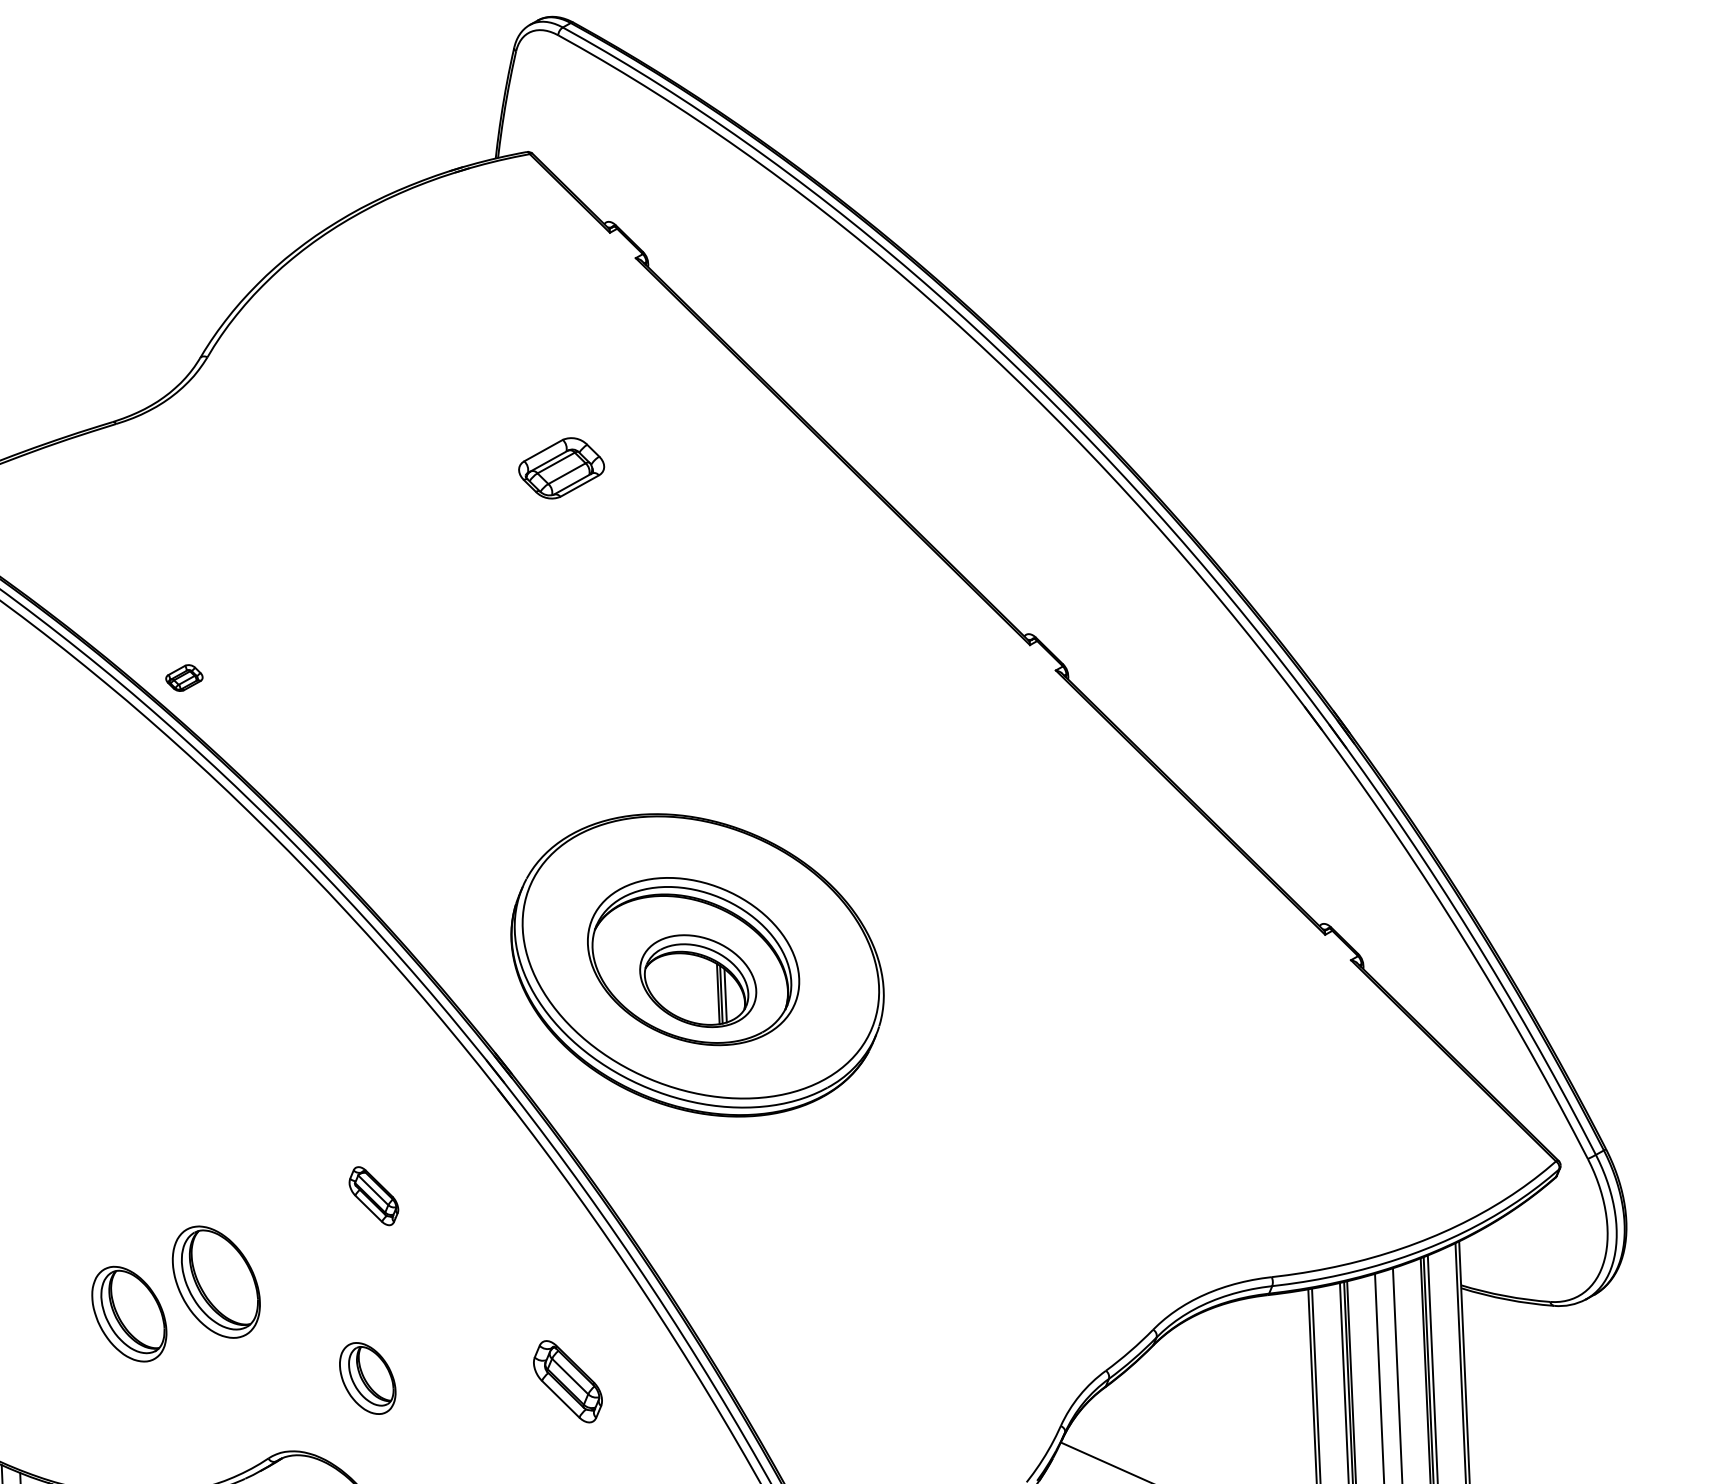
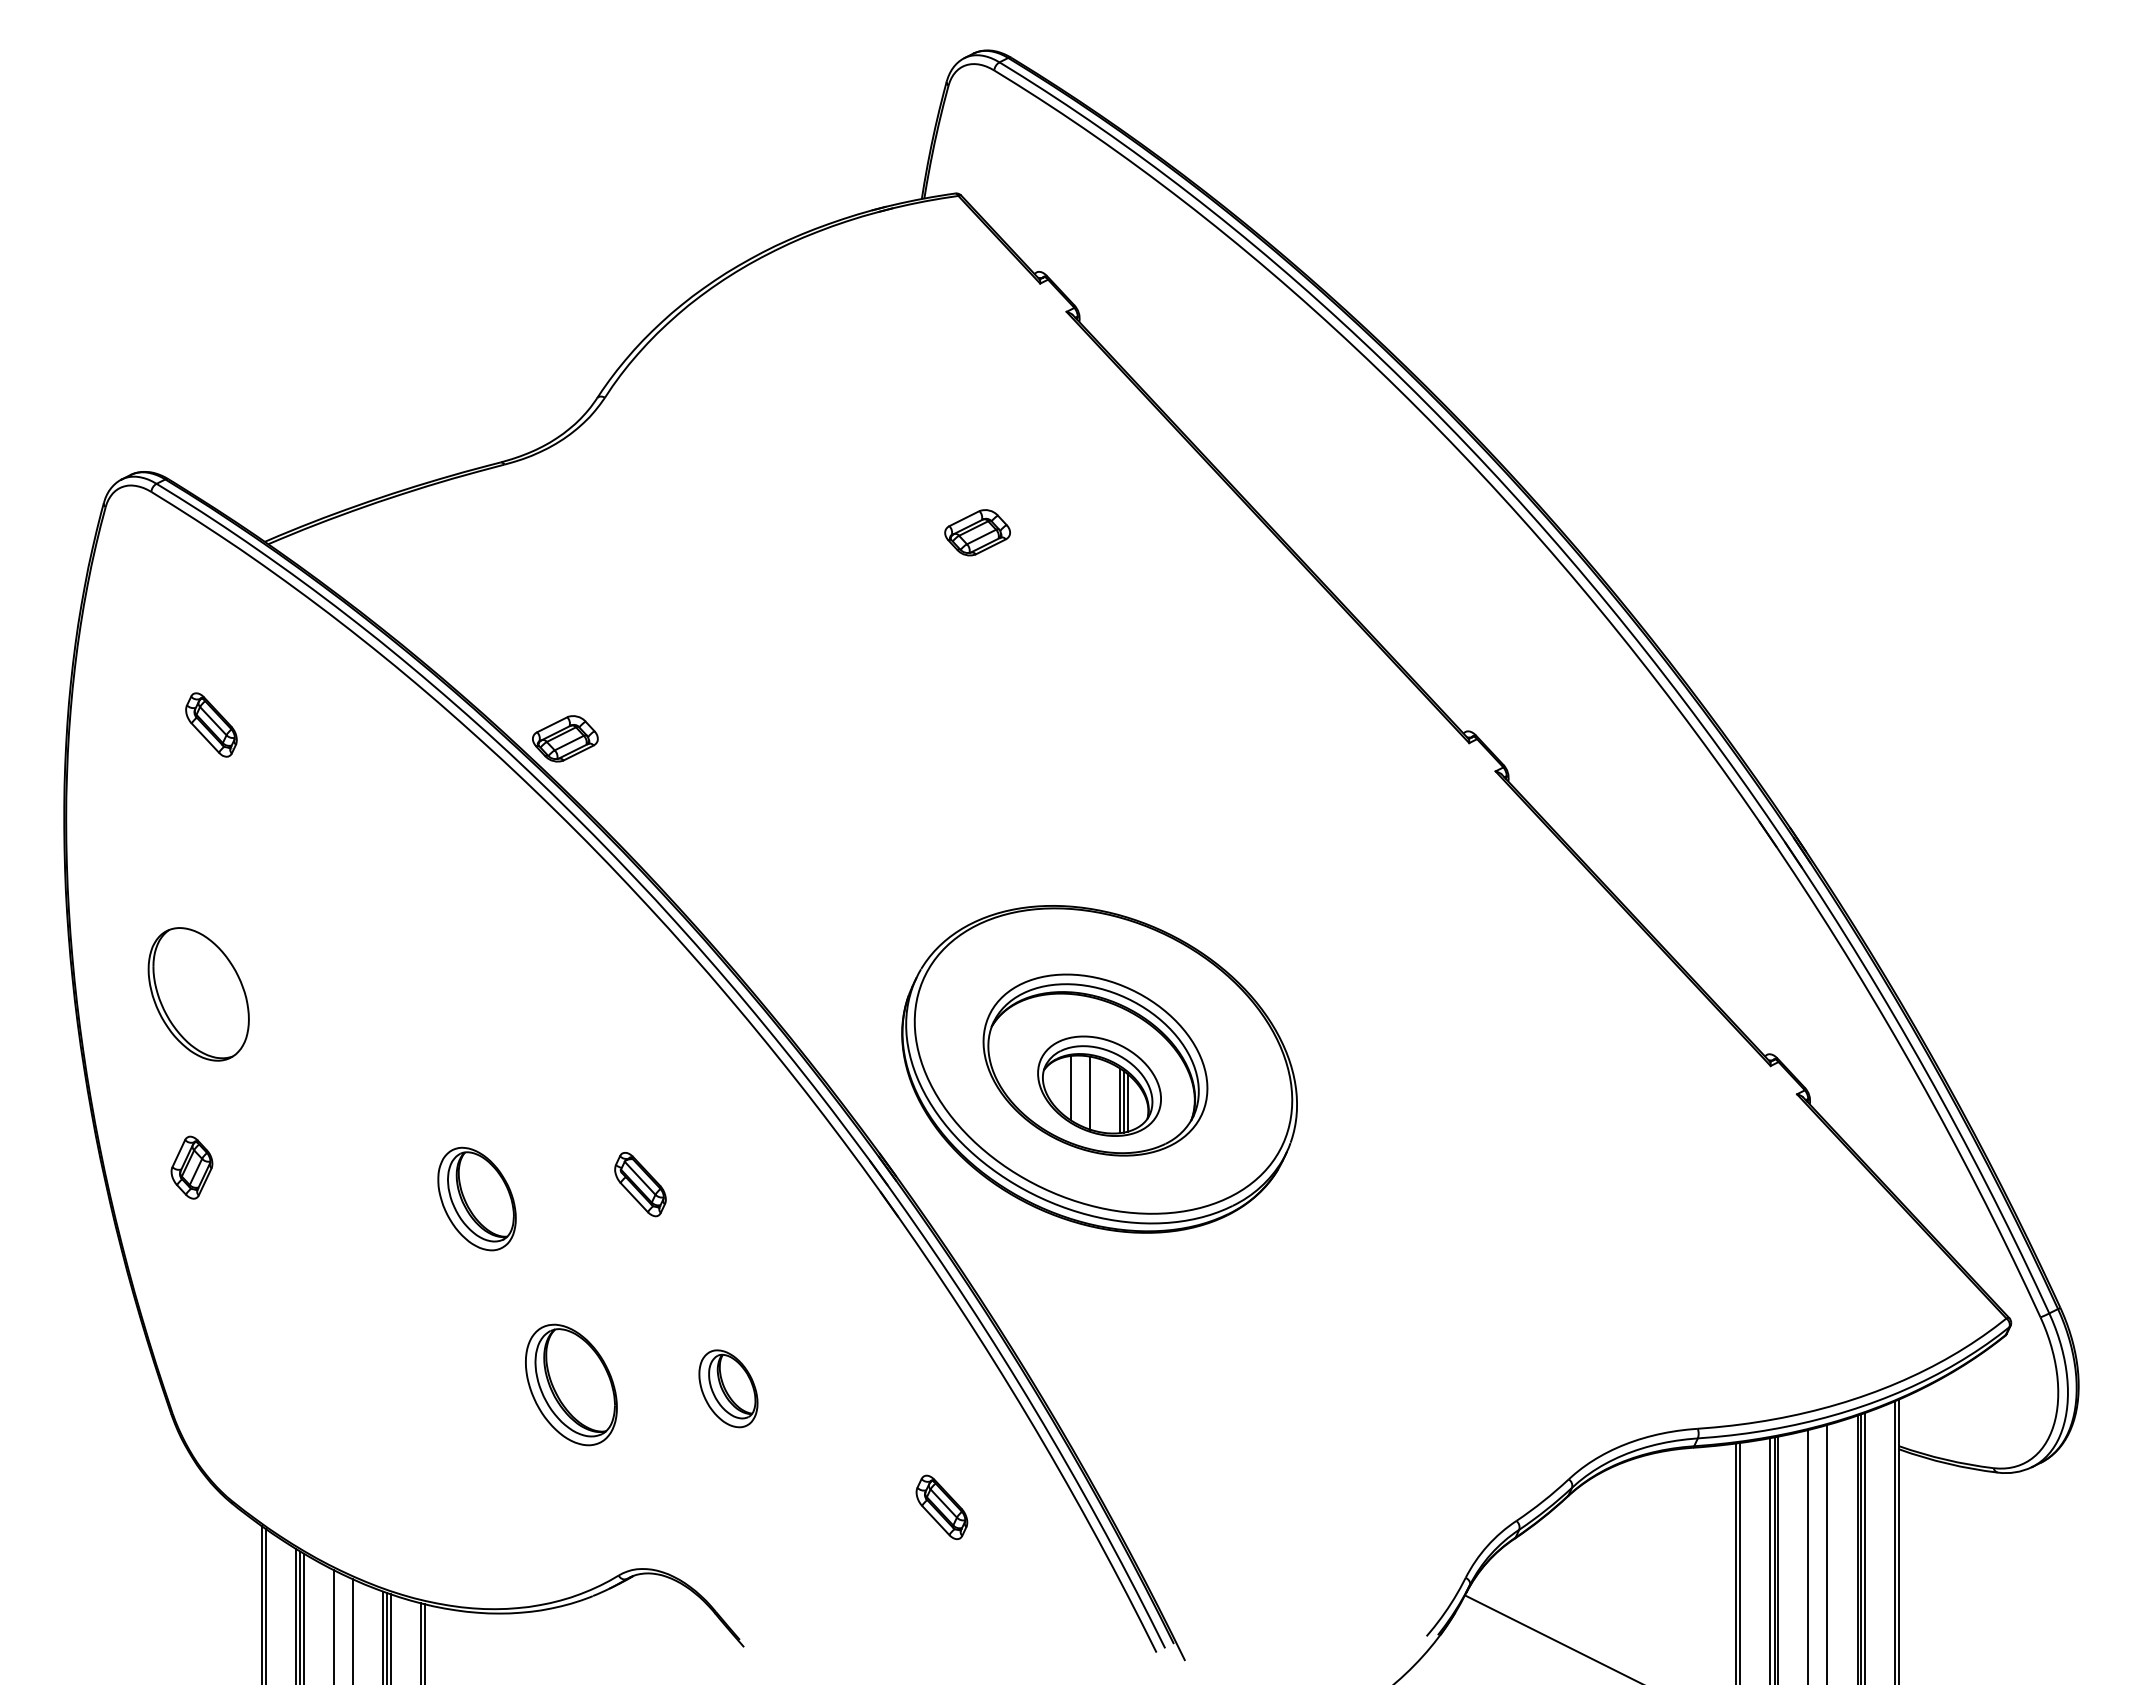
part: (561, 468) -> (977, 532), size x0.71
part: (184, 677) -> (565, 738), size x1.67
line: (671, 984) -> (1070, 1088), added
line: (690, 987) -> (1090, 1092), added
part: (373, 1196) -> (640, 1184), moved
part: (128, 1313) -> (476, 1198), moved
part: (367, 1378) -> (728, 1388), moved
part: (567, 1380) -> (941, 1506), size x0.71

